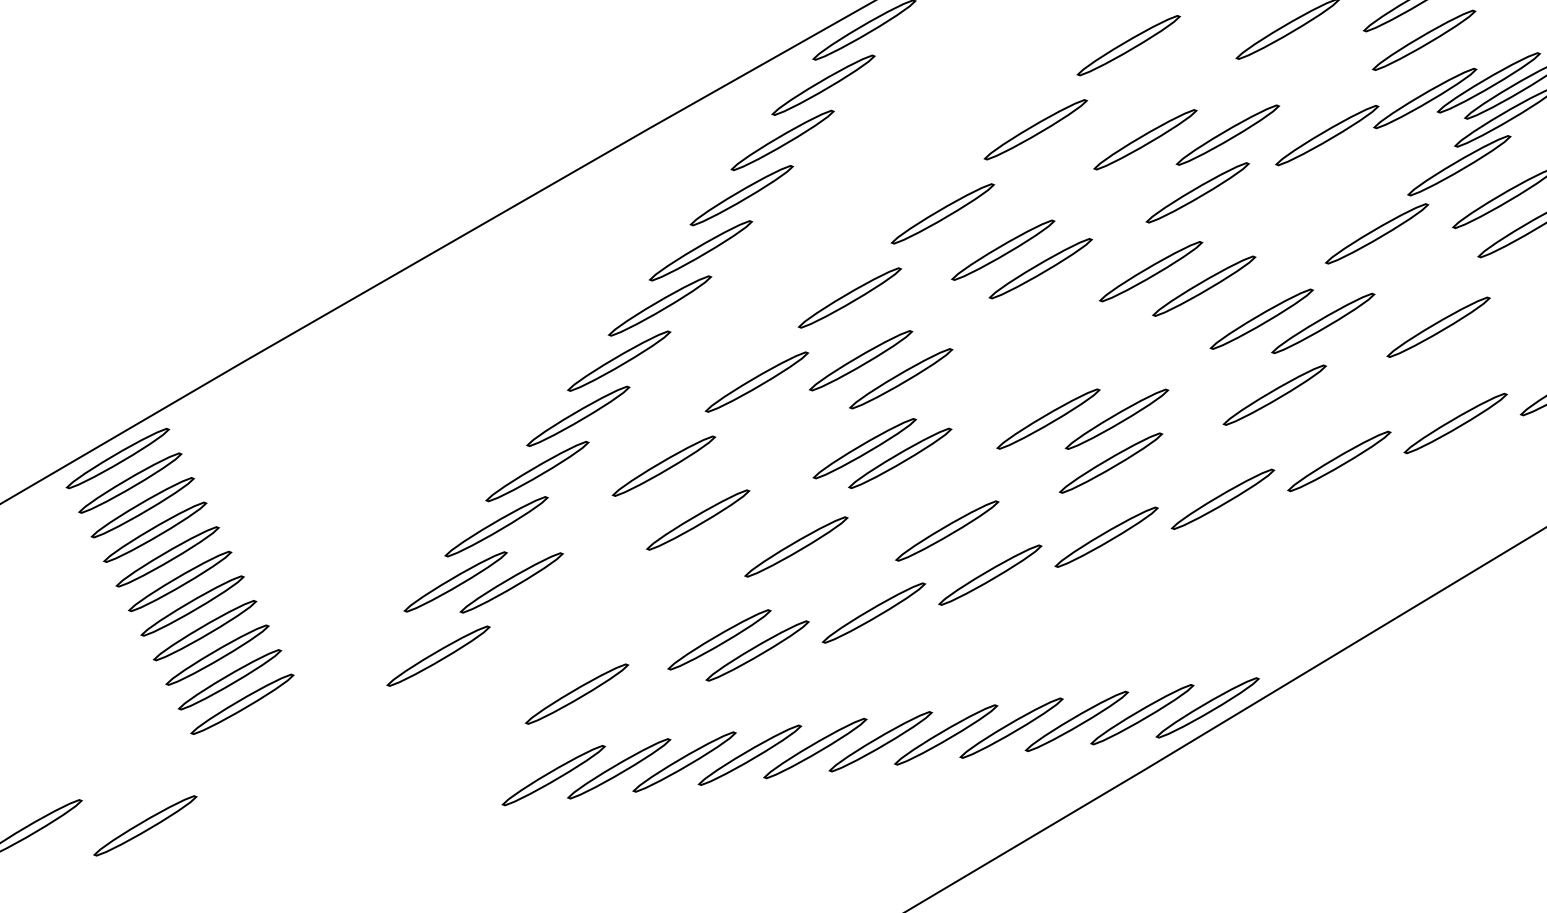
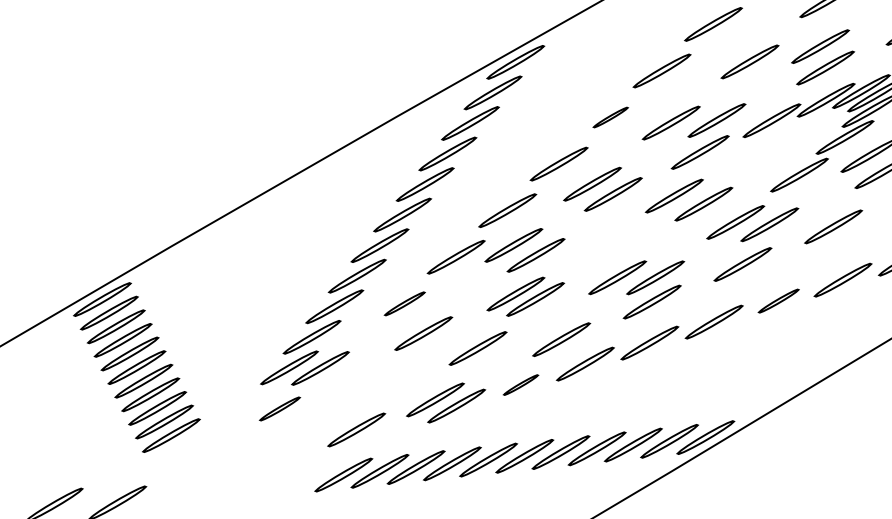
part: (1035, 129) -> (610, 117), size x0.6
part: (1339, 460) -> (778, 300), size x0.7
part: (663, 465) -> (404, 303), size x0.7
part: (873, 611) -> (520, 384), size x0.6
part: (437, 655) -> (279, 408), size x0.7

